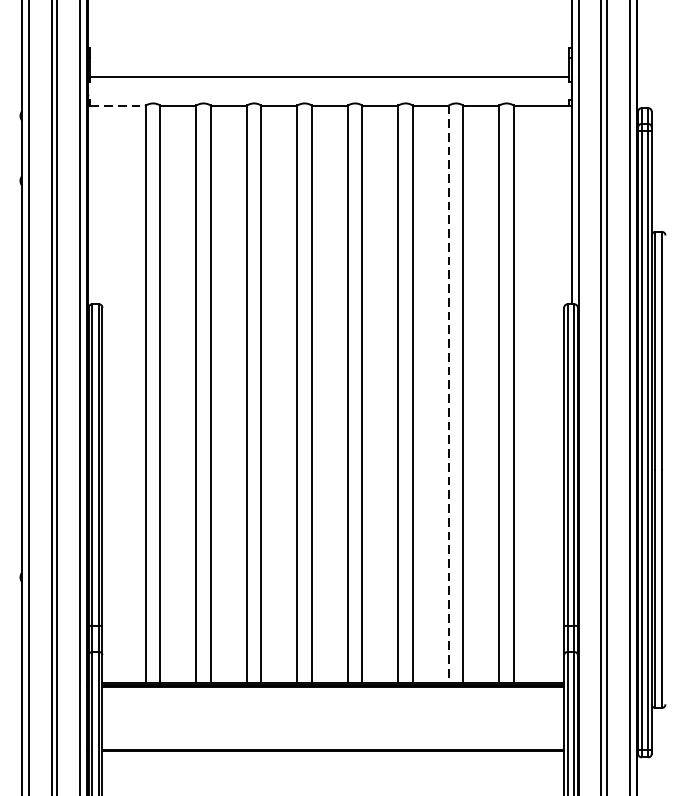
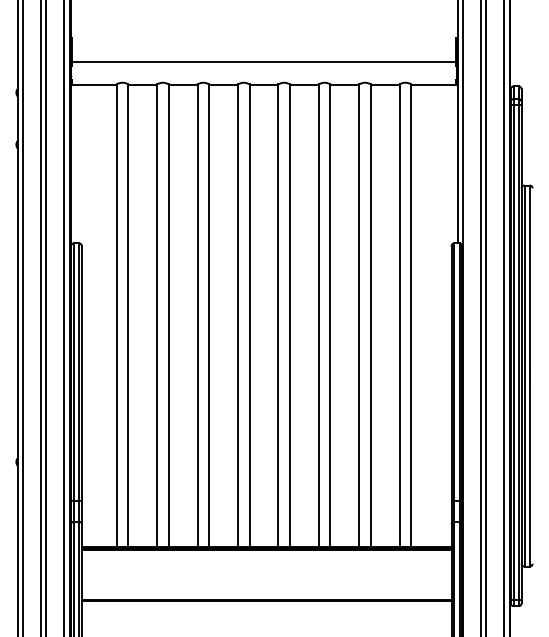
line: (118, 105) -> (94, 84), dashed -> solid
line: (449, 394) -> (359, 315), dashed -> solid

